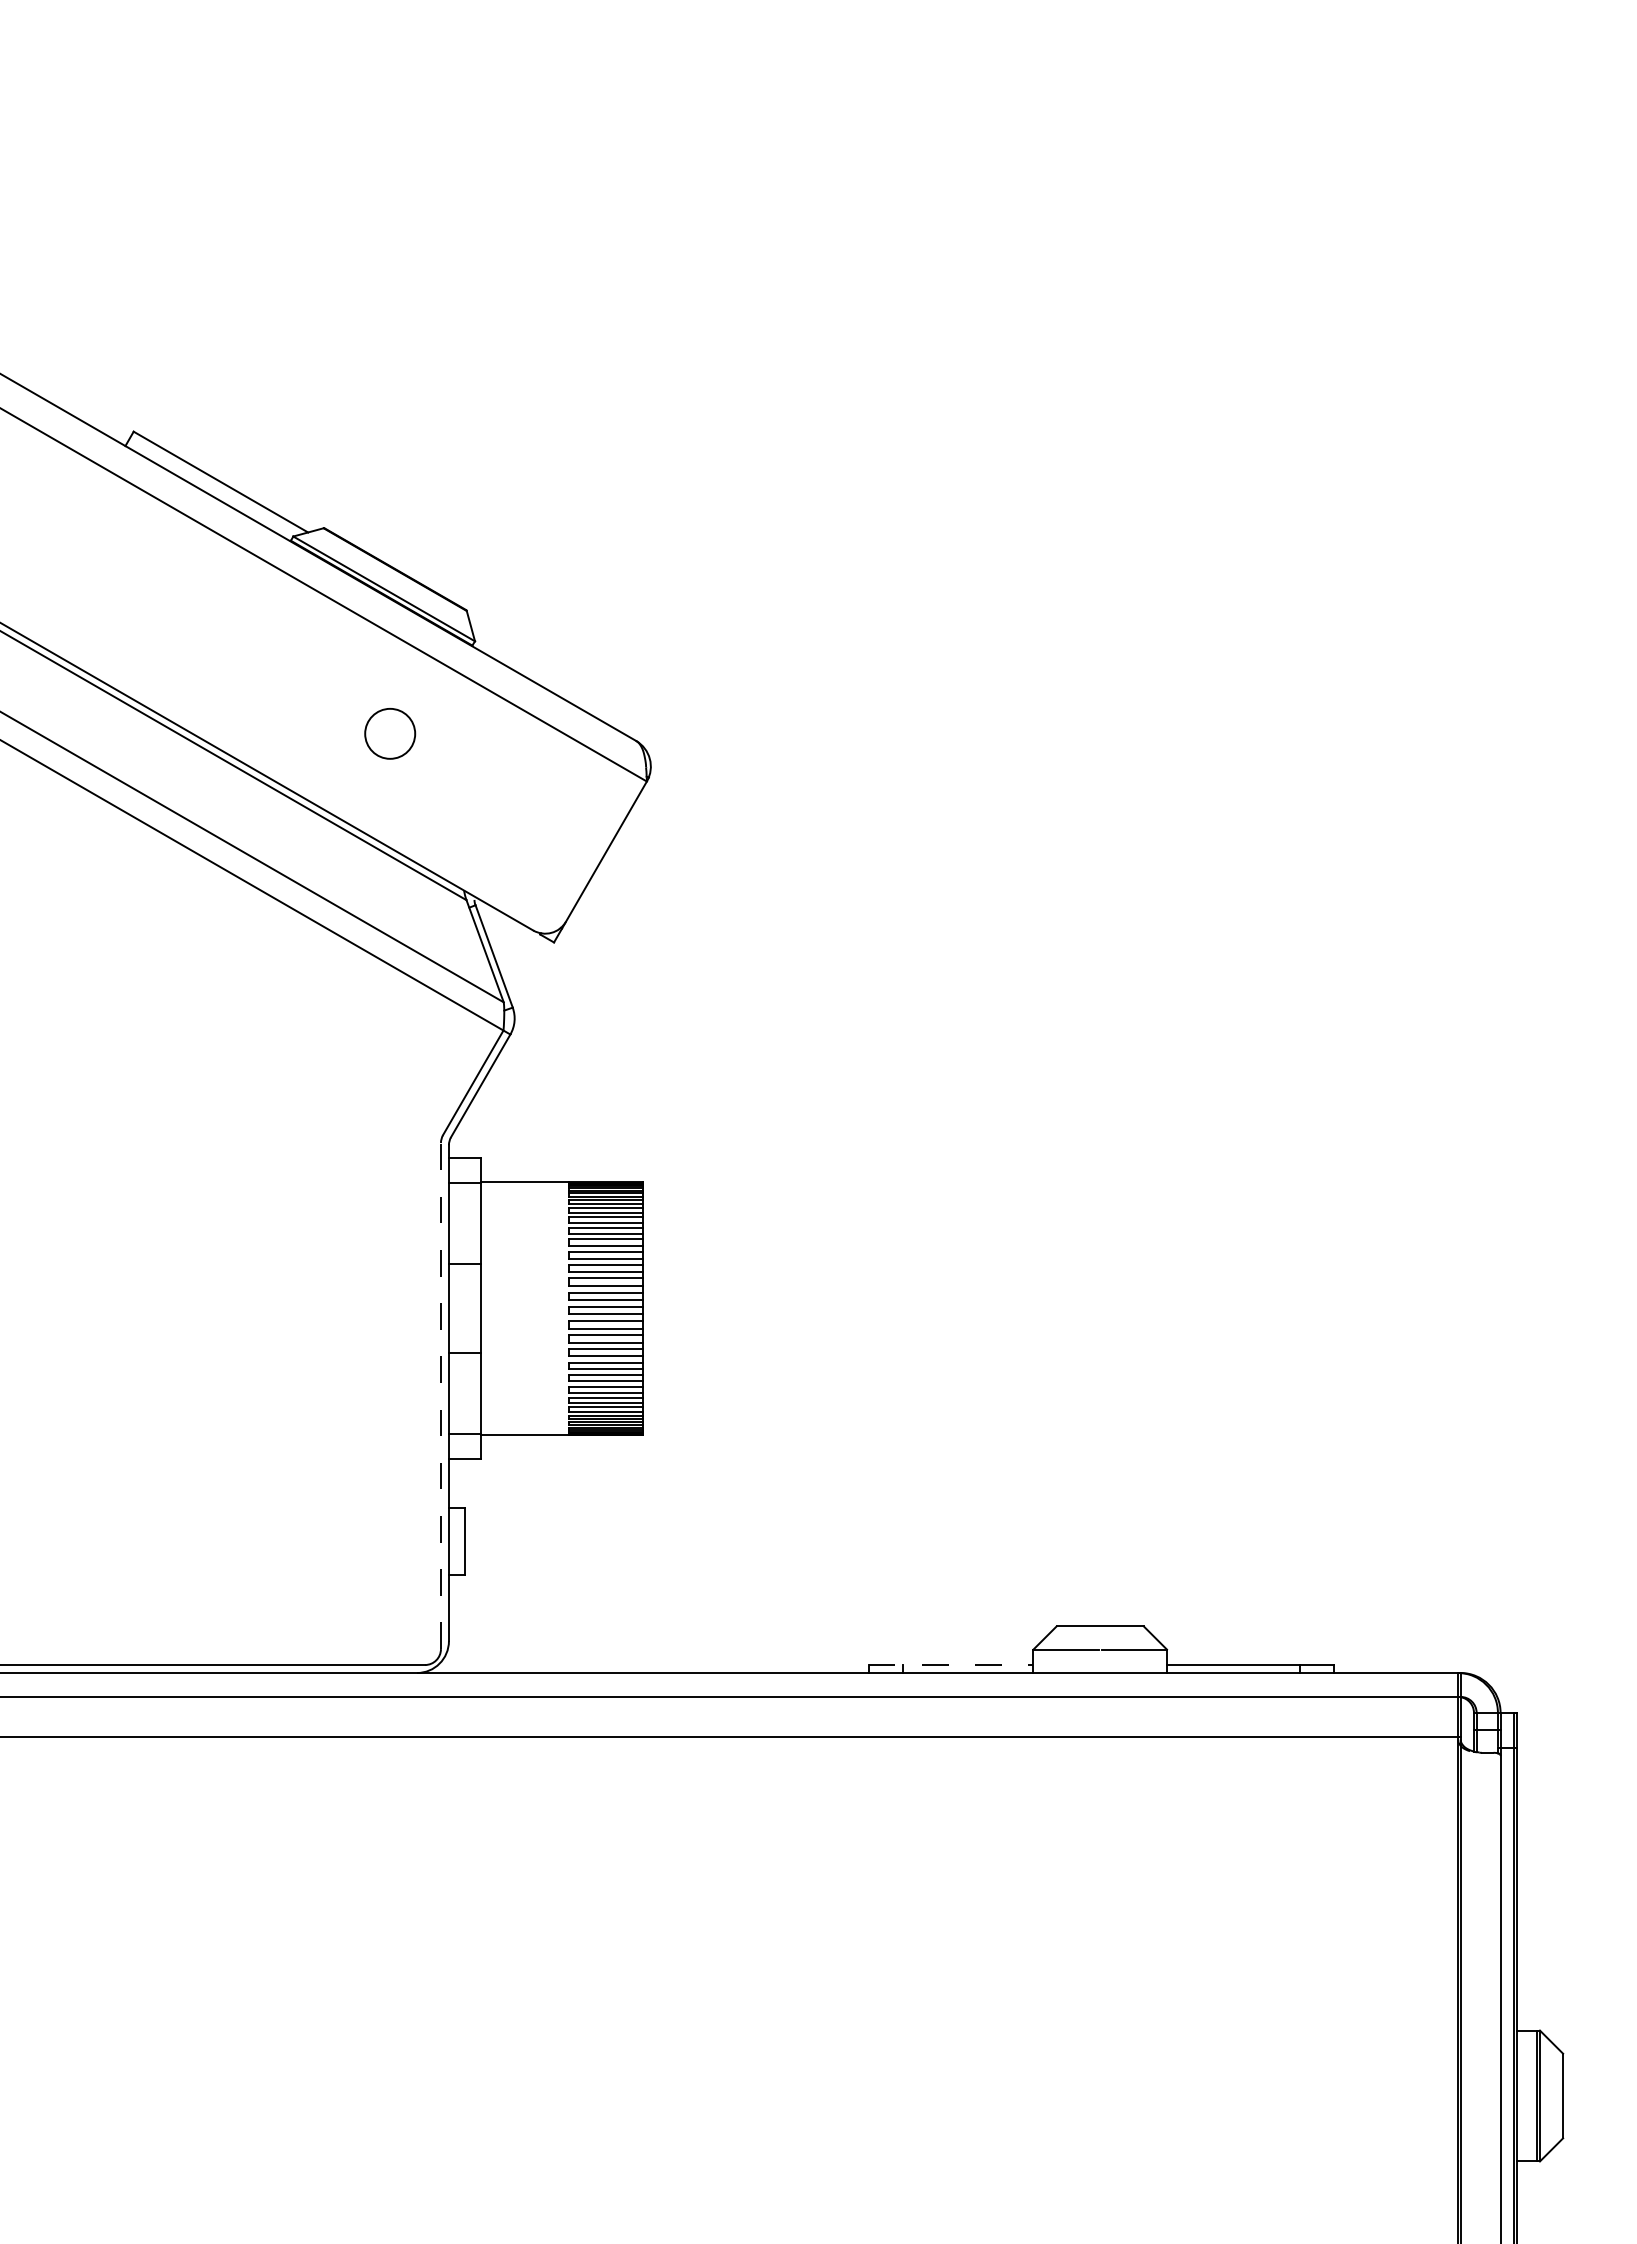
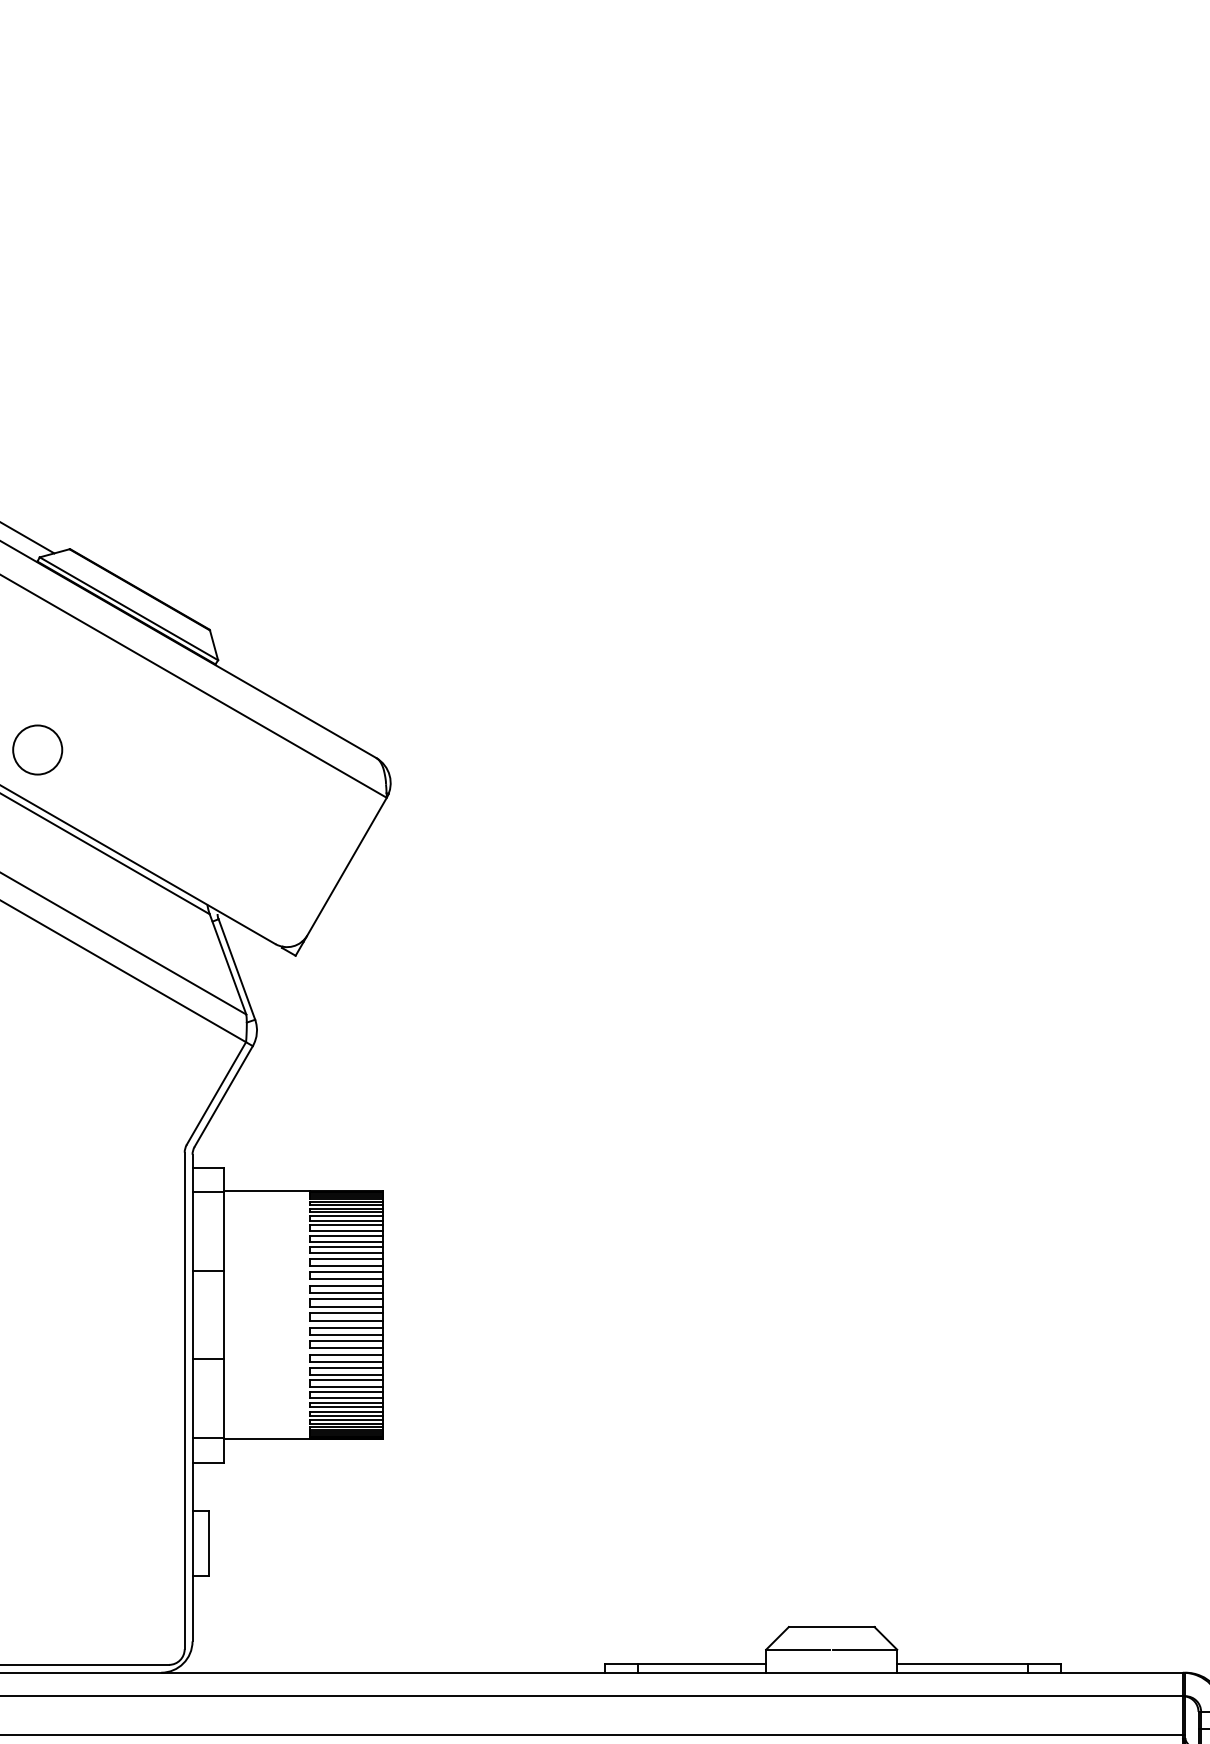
circle: (390, 733) -> (38, 749), moved
line: (440, 1395) -> (184, 1400), dashed -> solid
line: (951, 1664) -> (685, 1664), dashed -> solid

